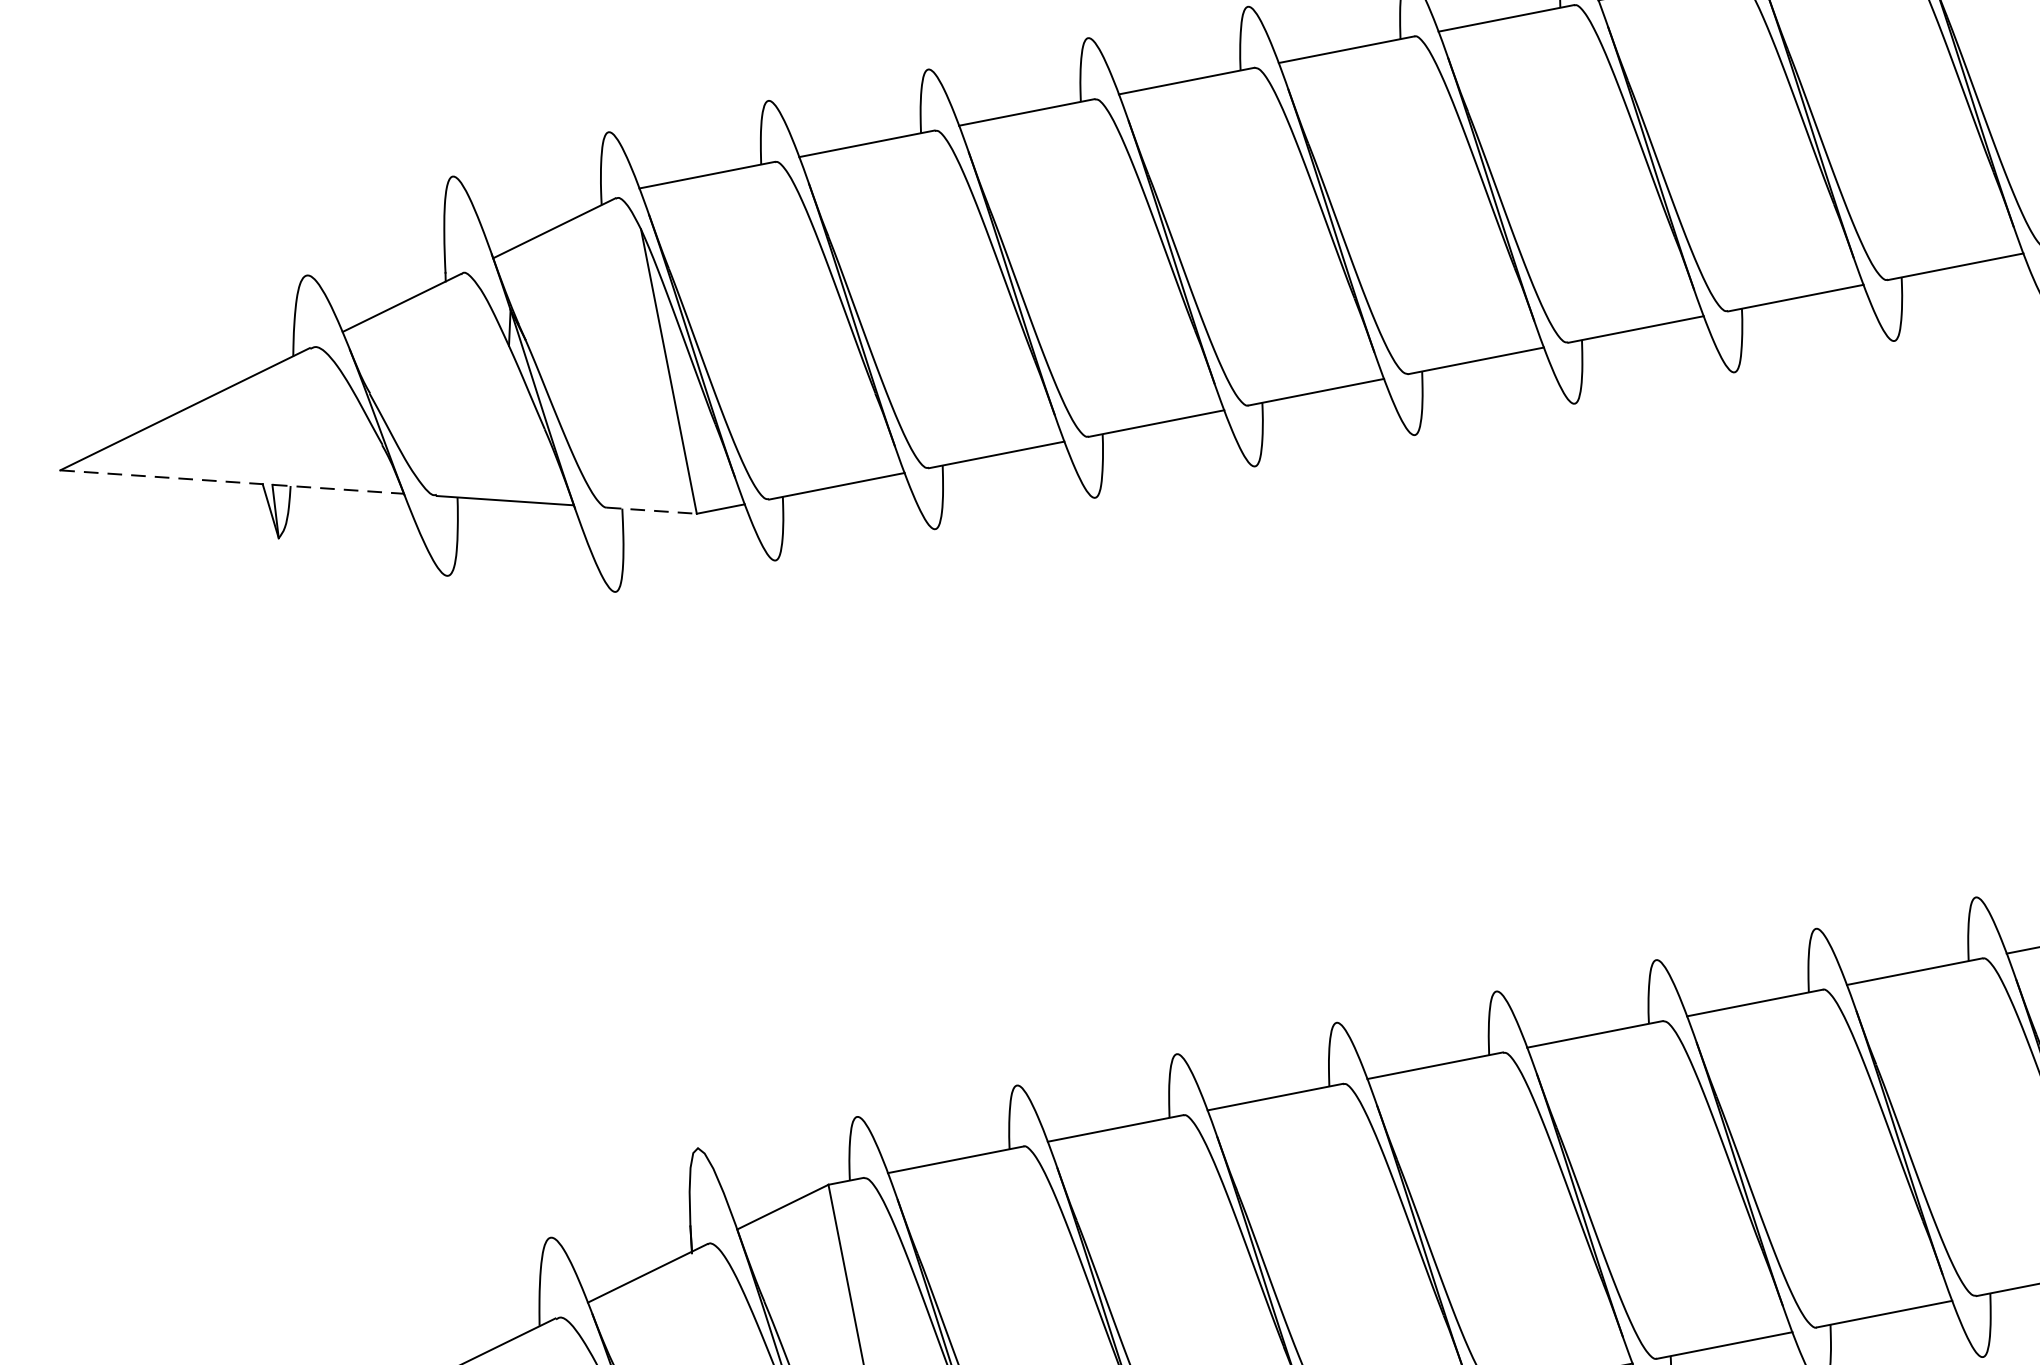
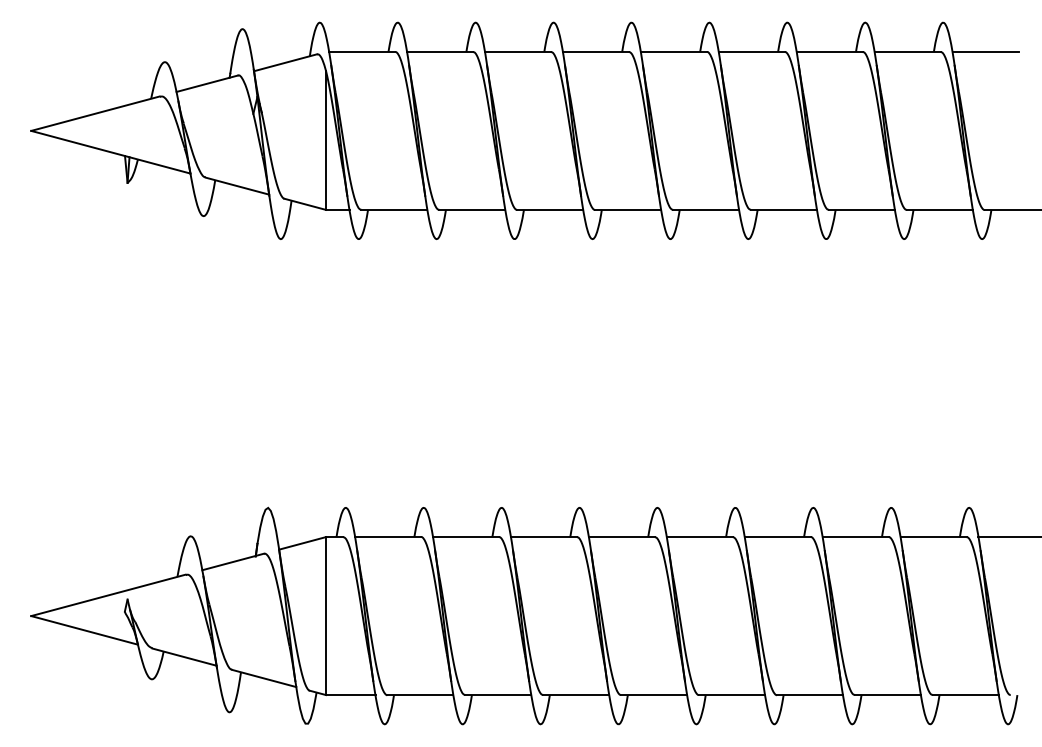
line: (233, 482) -> (111, 152), dashed -> solid
line: (652, 510) -> (305, 204), dashed -> solid

